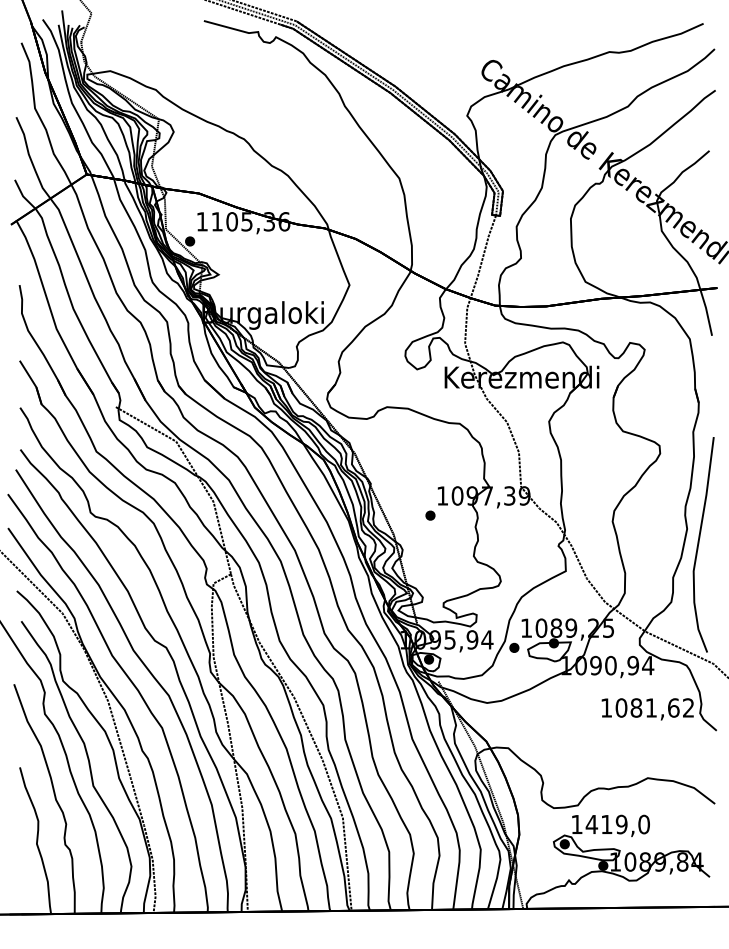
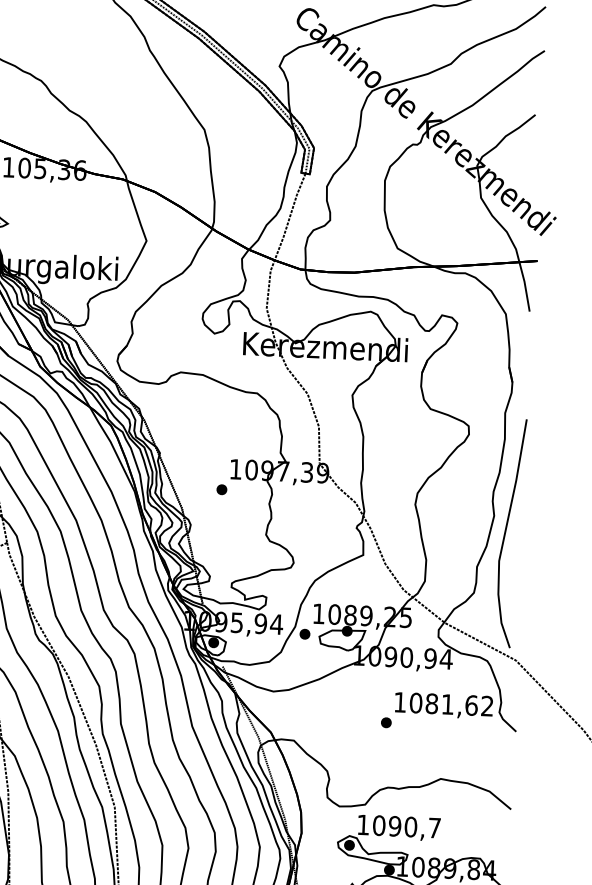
part: (594, 727) -> (386, 722), added
text: (617, 824) -> (406, 826), 1419,0 -> 1090,7

